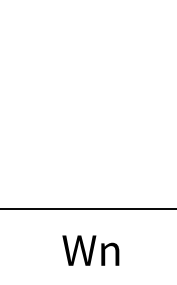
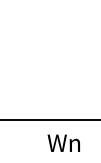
text: (90, 249) -> (63, 142), moved

